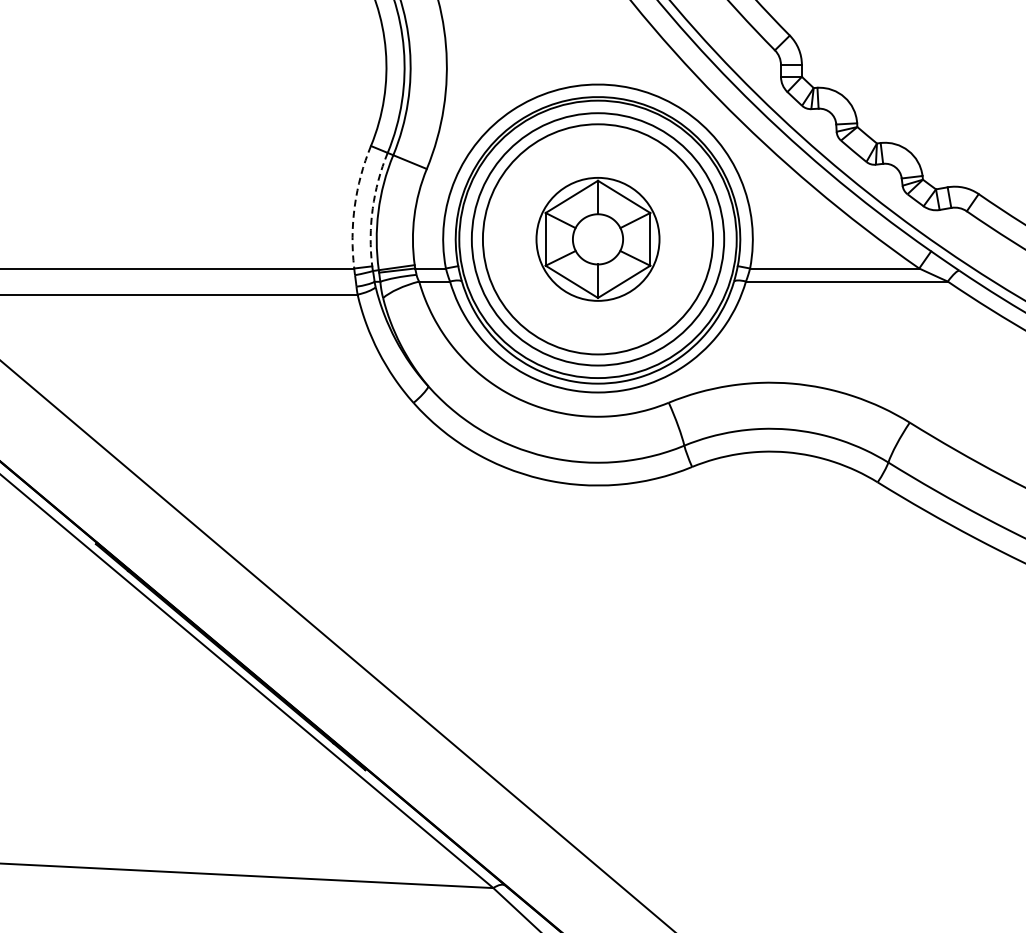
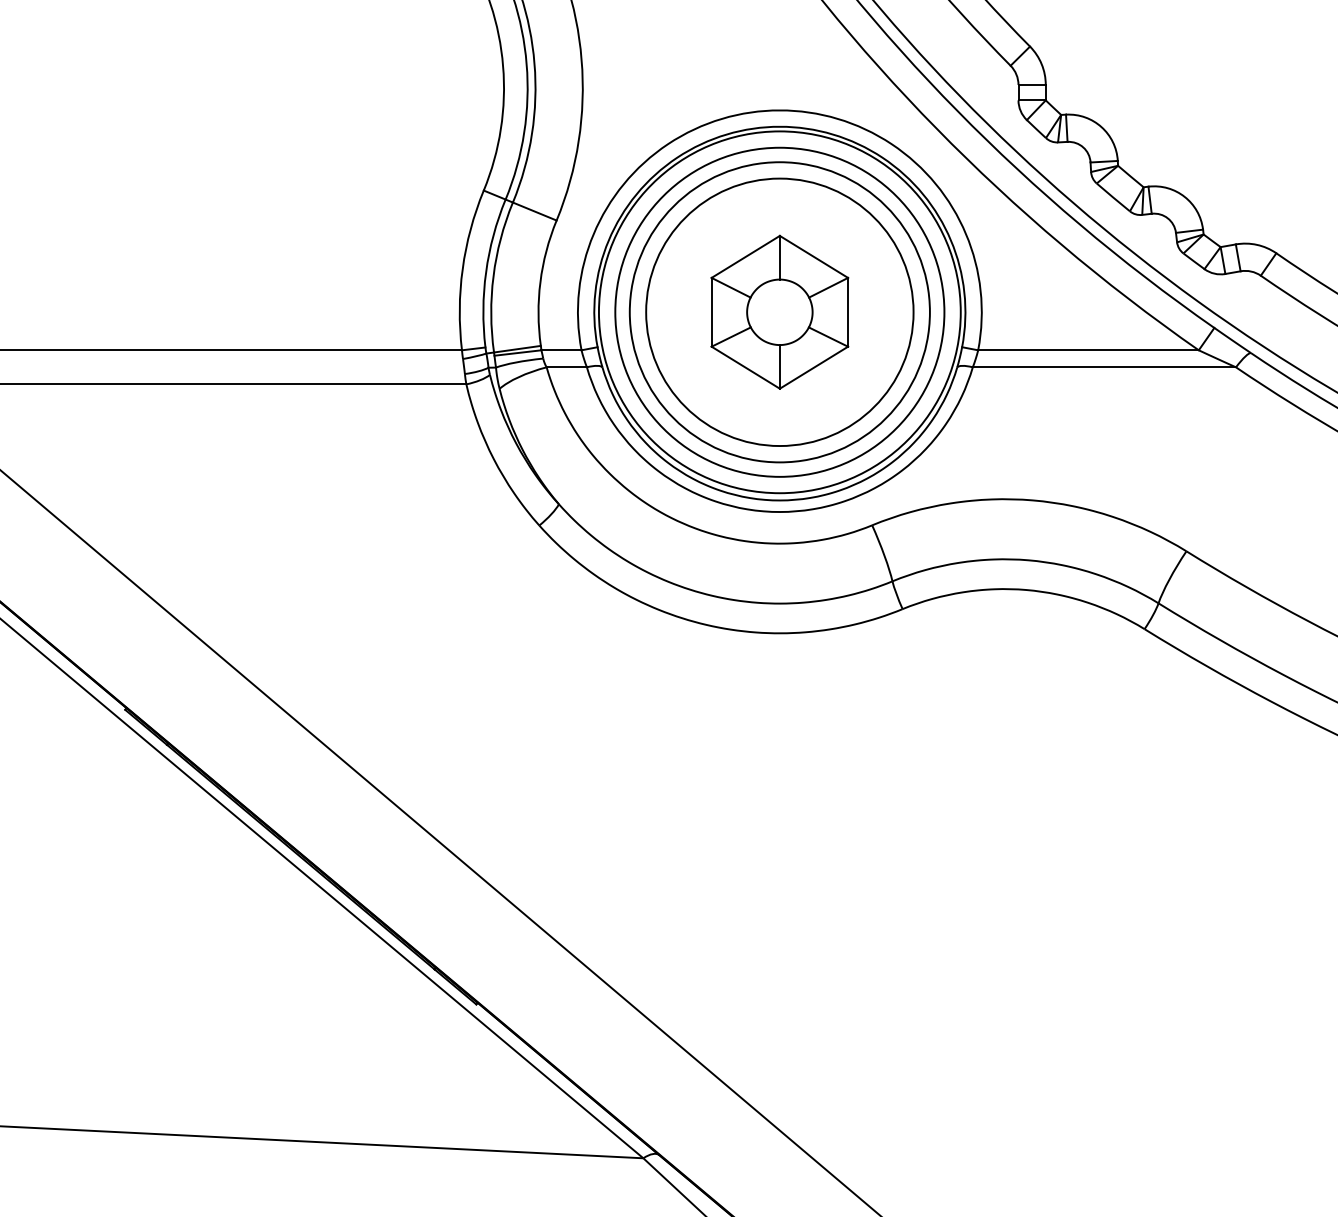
arc: (354, 206) -> (462, 269), dashed -> solid
arc: (372, 208) -> (485, 272), dashed -> solid
circle: (597, 238) -> (779, 311), size x1.67

